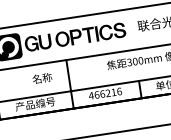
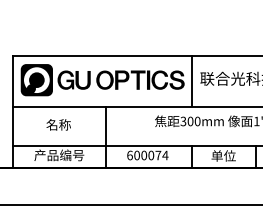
line: (131, 29) -> (191, 80), added
text: (42, 78) -> (58, 124), moved
text: (105, 93) -> (147, 155), 466216 -> 600074

